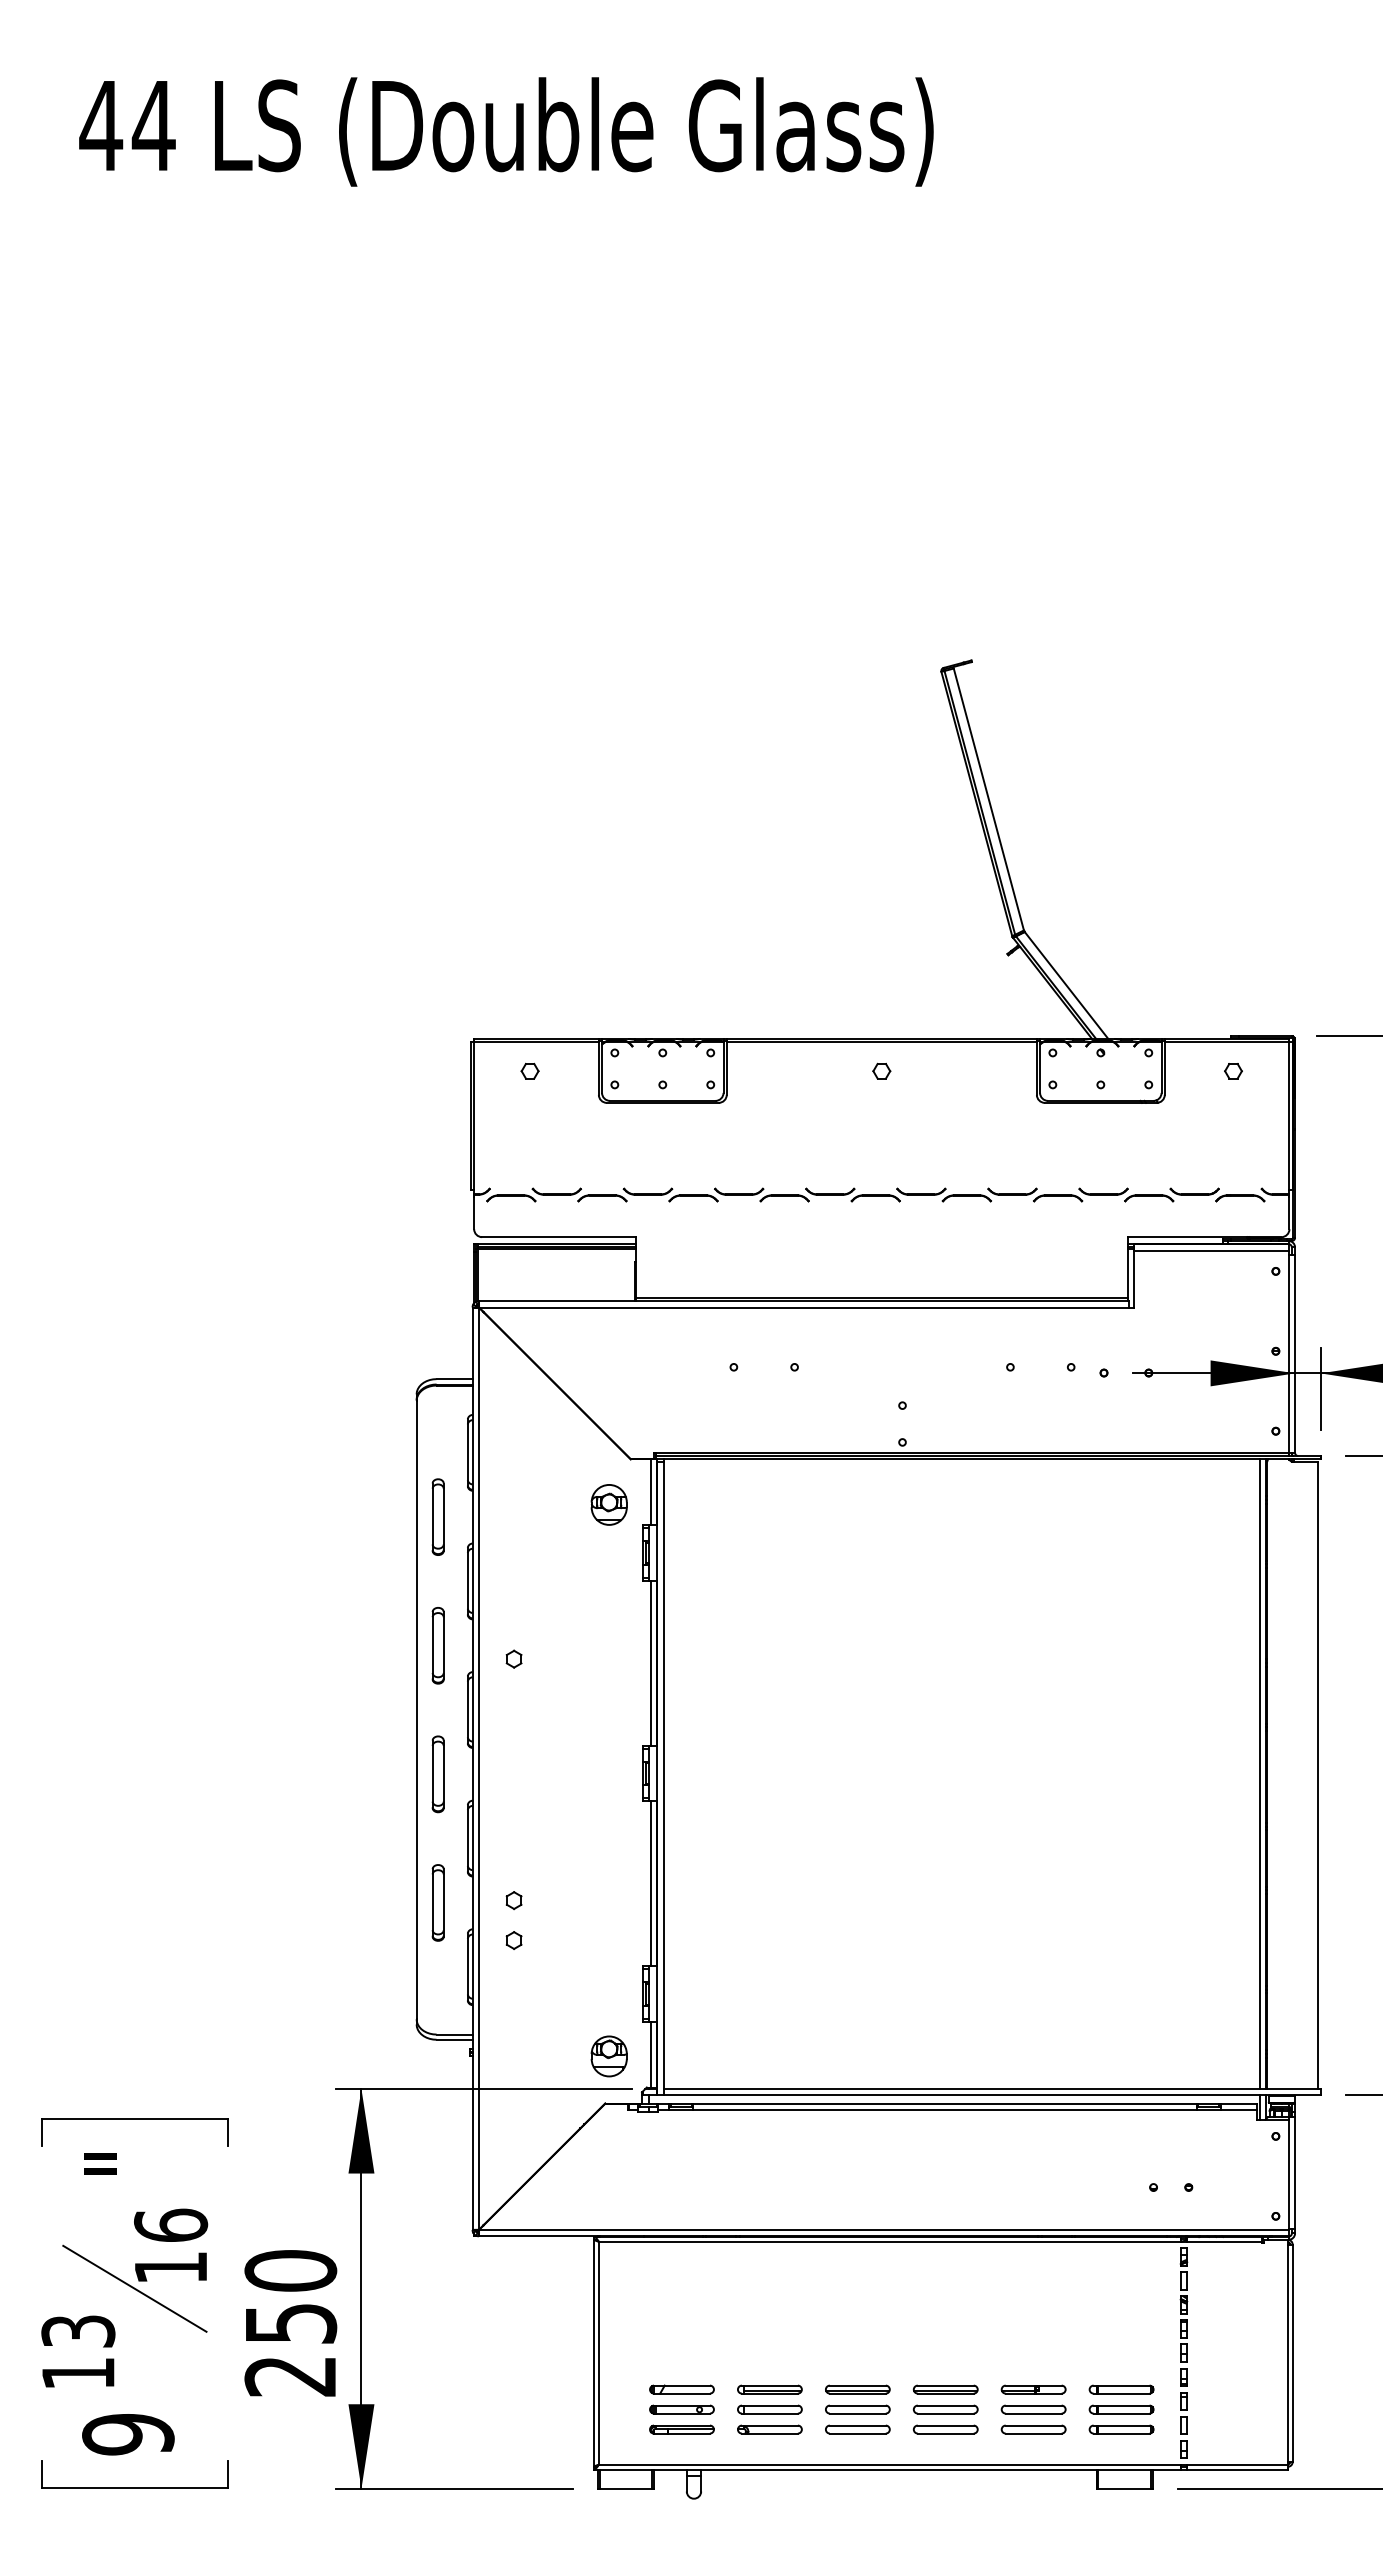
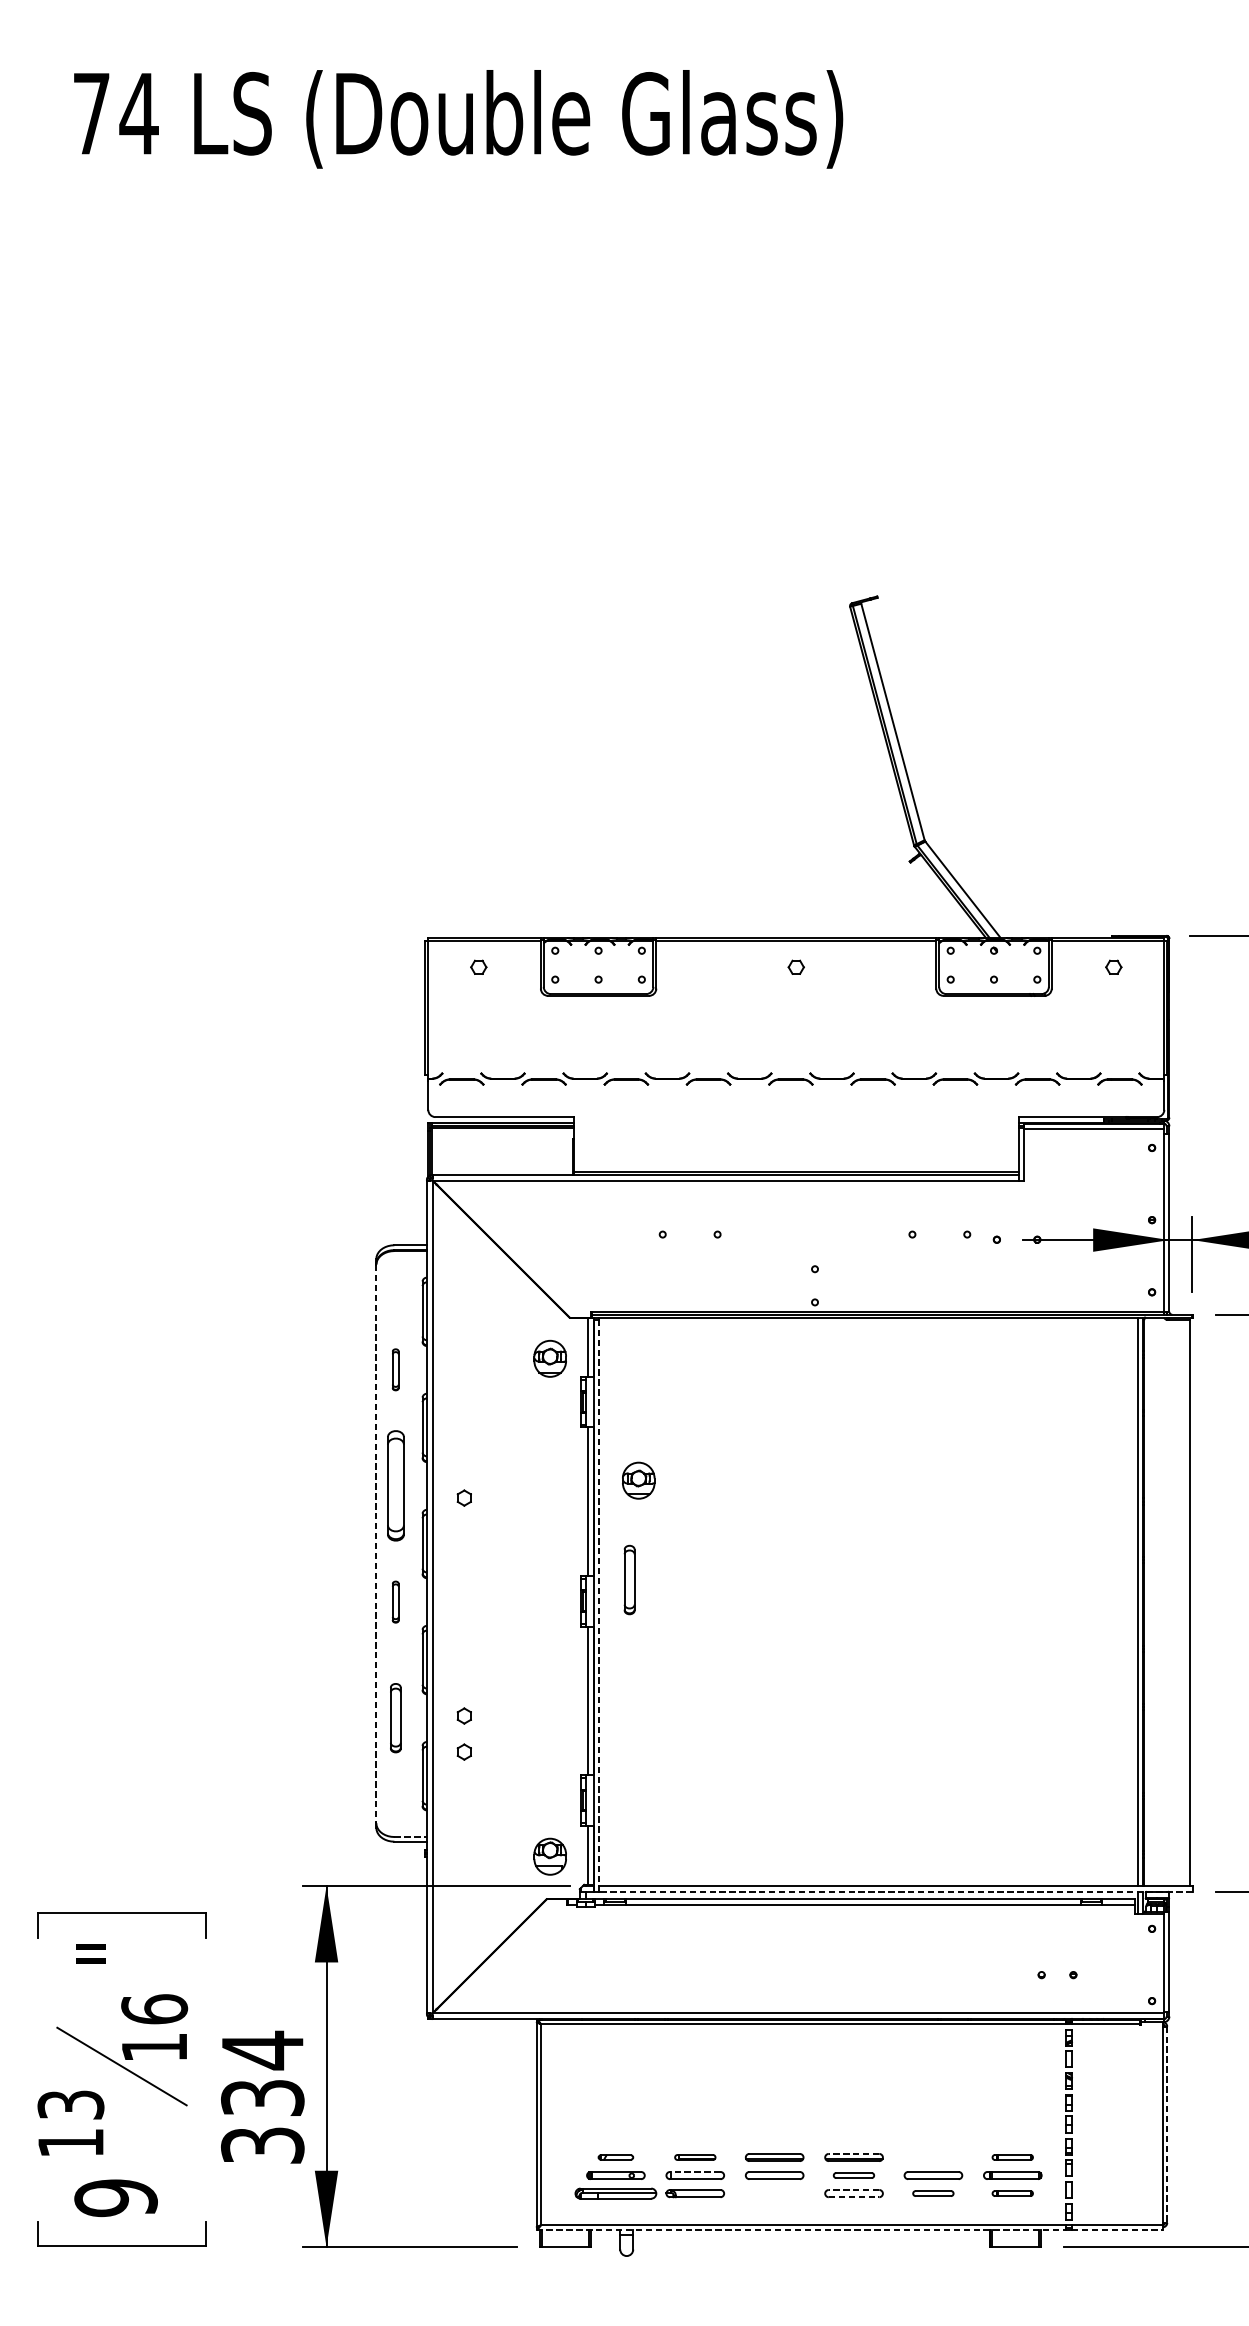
text: (101, 125) -> (91, 113), 44 -> 74
part: (437, 1516) -> (395, 1369), size x0.6
part: (706, 1639) -> (638, 1480), added
part: (437, 1645) -> (395, 1485), size x1.6
line: (416, 1710) -> (376, 1544), solid -> dashed
part: (696, 1749) -> (629, 1579), added
part: (437, 1774) -> (395, 1602), size x0.6
line: (663, 1775) -> (599, 1603), solid -> dashed
line: (454, 2034) -> (410, 1836), solid -> dashed
line: (991, 2095) -> (895, 1892), solid -> dashed
text: (290, 2322) -> (262, 2096), 250 -> 334
line: (1292, 2353) -> (1167, 2124), solid -> dashed
line: (945, 2385) -> (853, 2153), solid -> dashed
part: (681, 2389) -> (615, 2157), size x0.6
part: (769, 2389) -> (694, 2157), size x0.7
part: (1033, 2389) -> (933, 2157), removed
part: (1121, 2389) -> (1012, 2157), size x0.7
line: (769, 2405) -> (694, 2171), solid -> dashed
part: (945, 2409) -> (853, 2175), size x0.7
line: (945, 2425) -> (853, 2189), solid -> dashed
part: (681, 2429) -> (615, 2193), size x1.4
part: (857, 2429) -> (774, 2193), removed
part: (1033, 2429) -> (933, 2193), size x0.7
part: (1121, 2429) -> (1012, 2193), size x0.7
line: (945, 2433) -> (853, 2197), solid -> dashed
line: (887, 2469) -> (801, 2229), solid -> dashed
line: (1238, 2469) -> (1118, 2229), solid -> dashed

